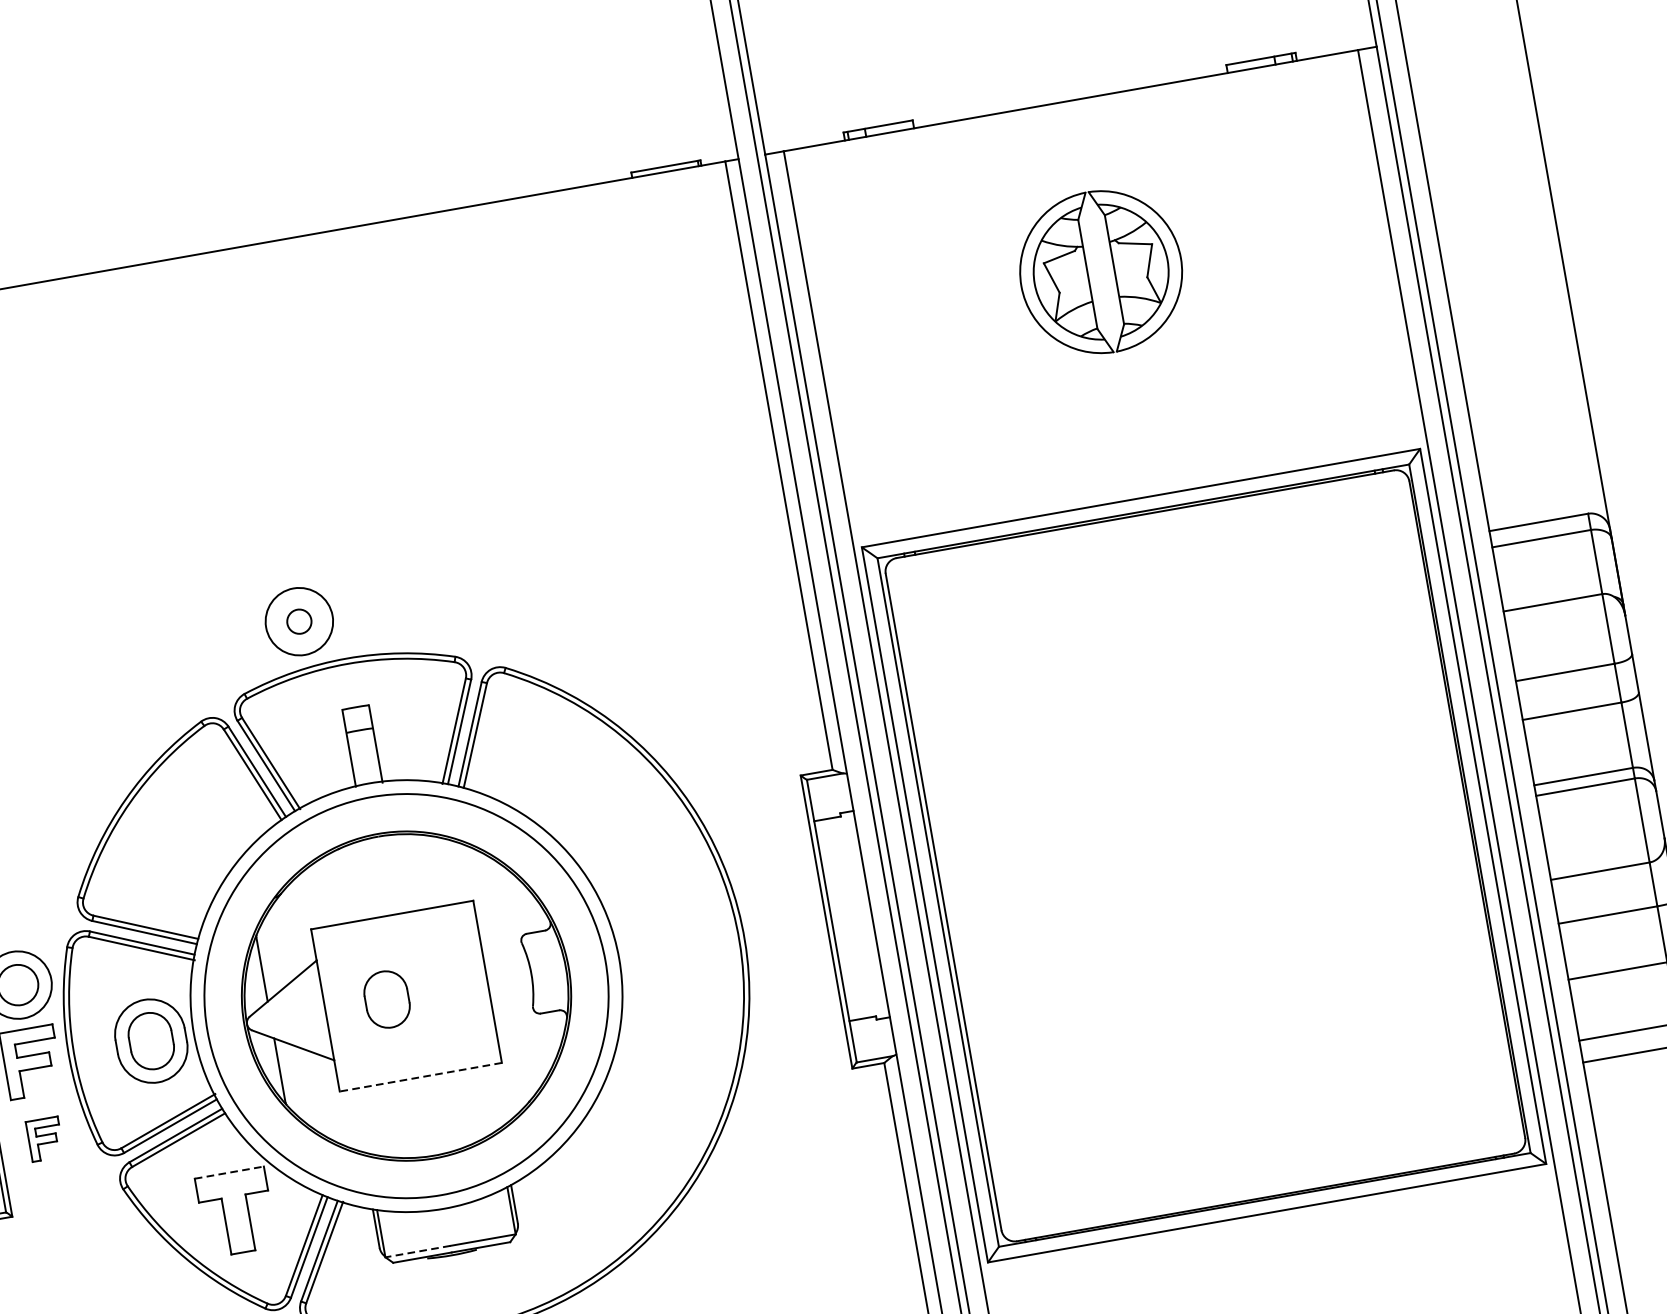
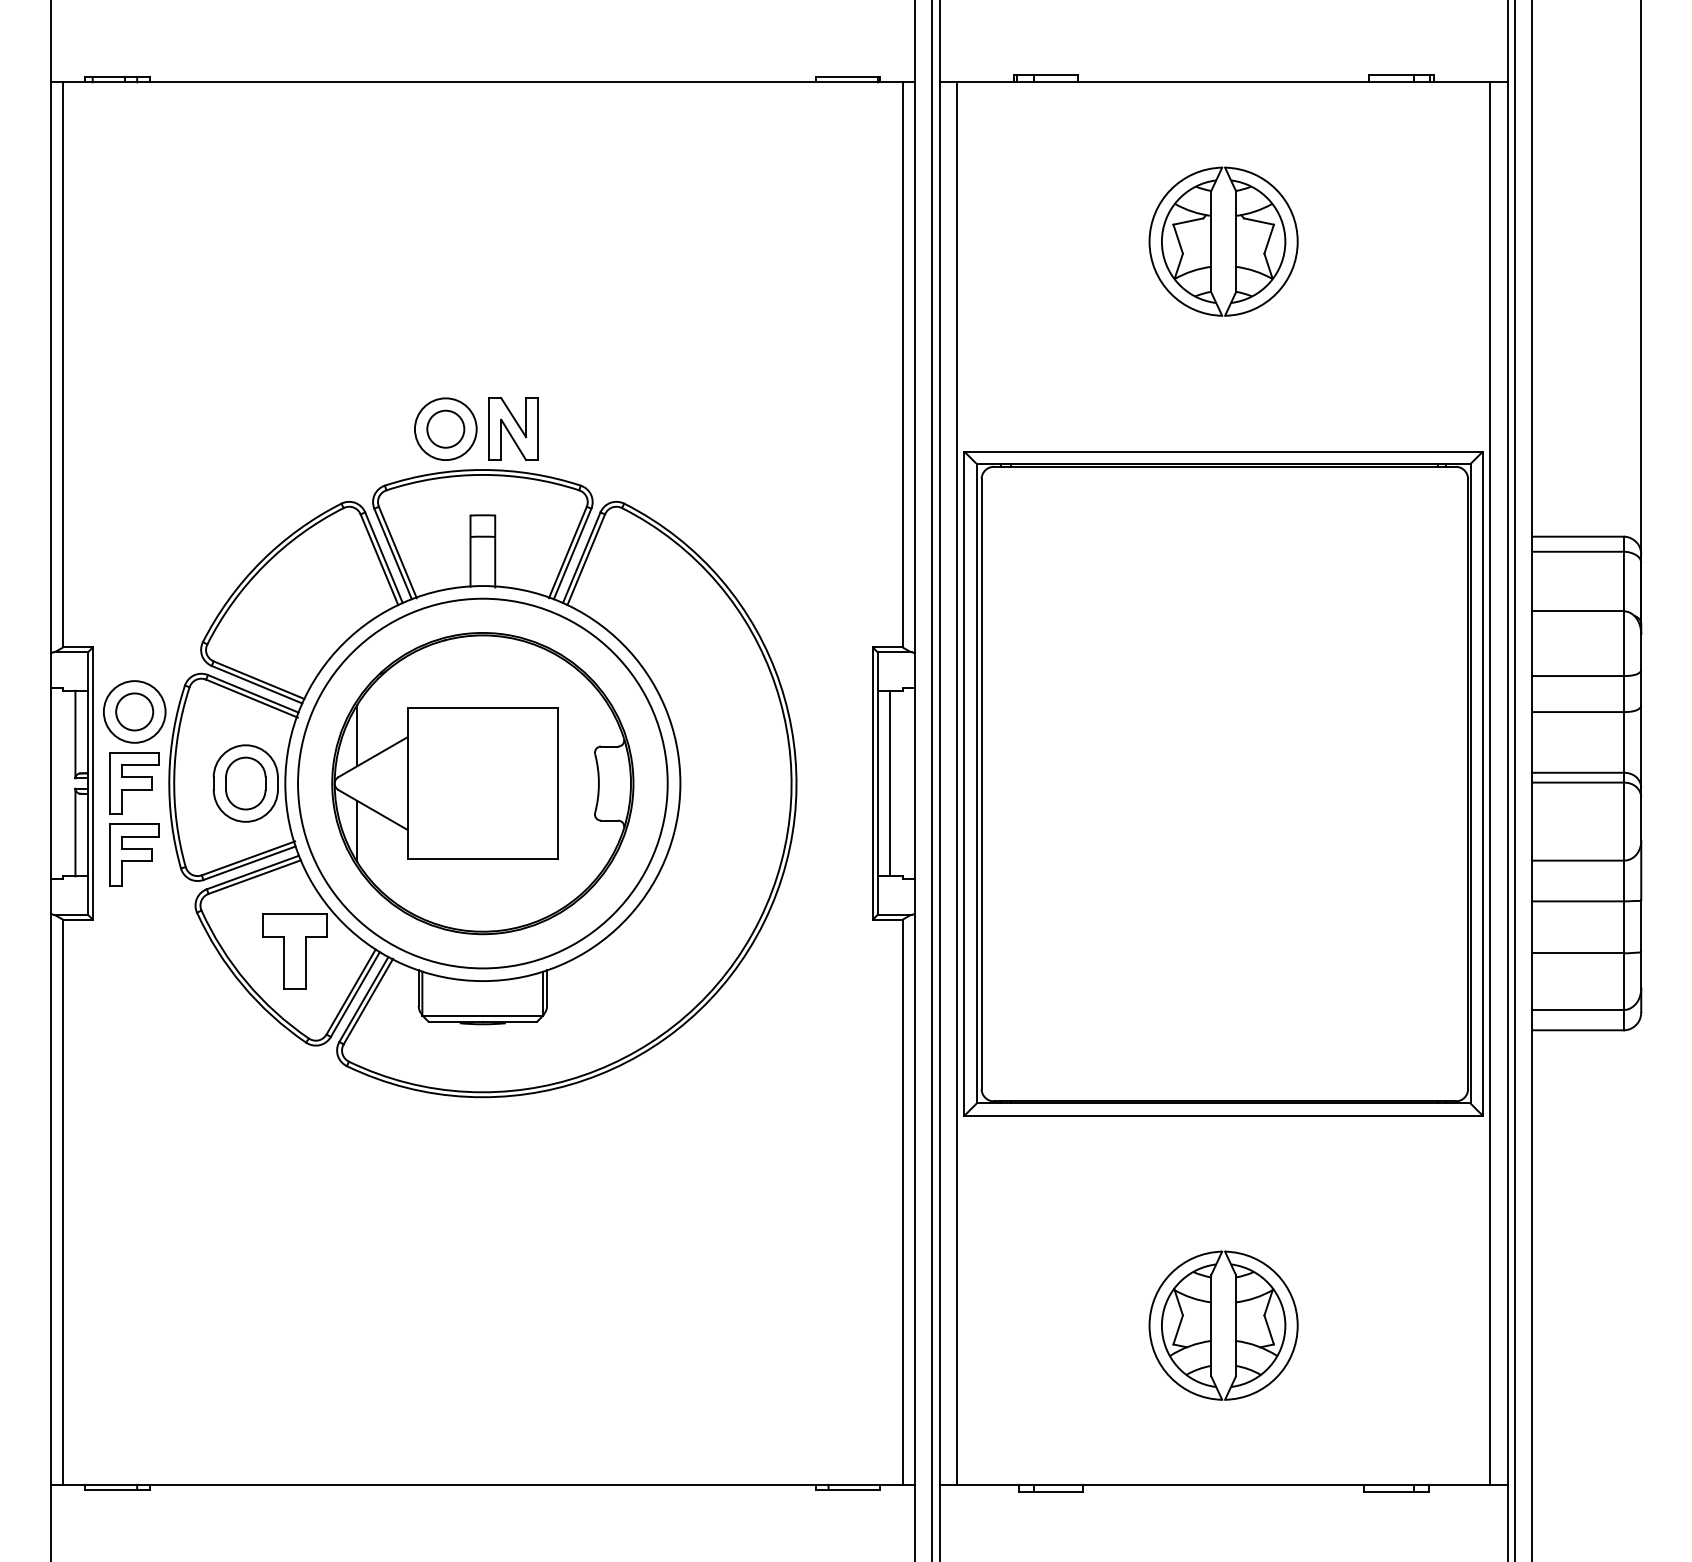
part: (372, 609) -> (513, 429), added
circle: (298, 620) -> (445, 428), size x1.67
line: (845, 918) -> (890, 783), added
part: (386, 999) -> (464, 783), removed
line: (420, 1076) -> (482, 858), dashed -> solid
part: (44, 1138) -> (134, 854), size x1.67
line: (229, 1172) -> (295, 914), dashed -> solid
line: (417, 1251) -> (452, 1015), dashed -> solid

